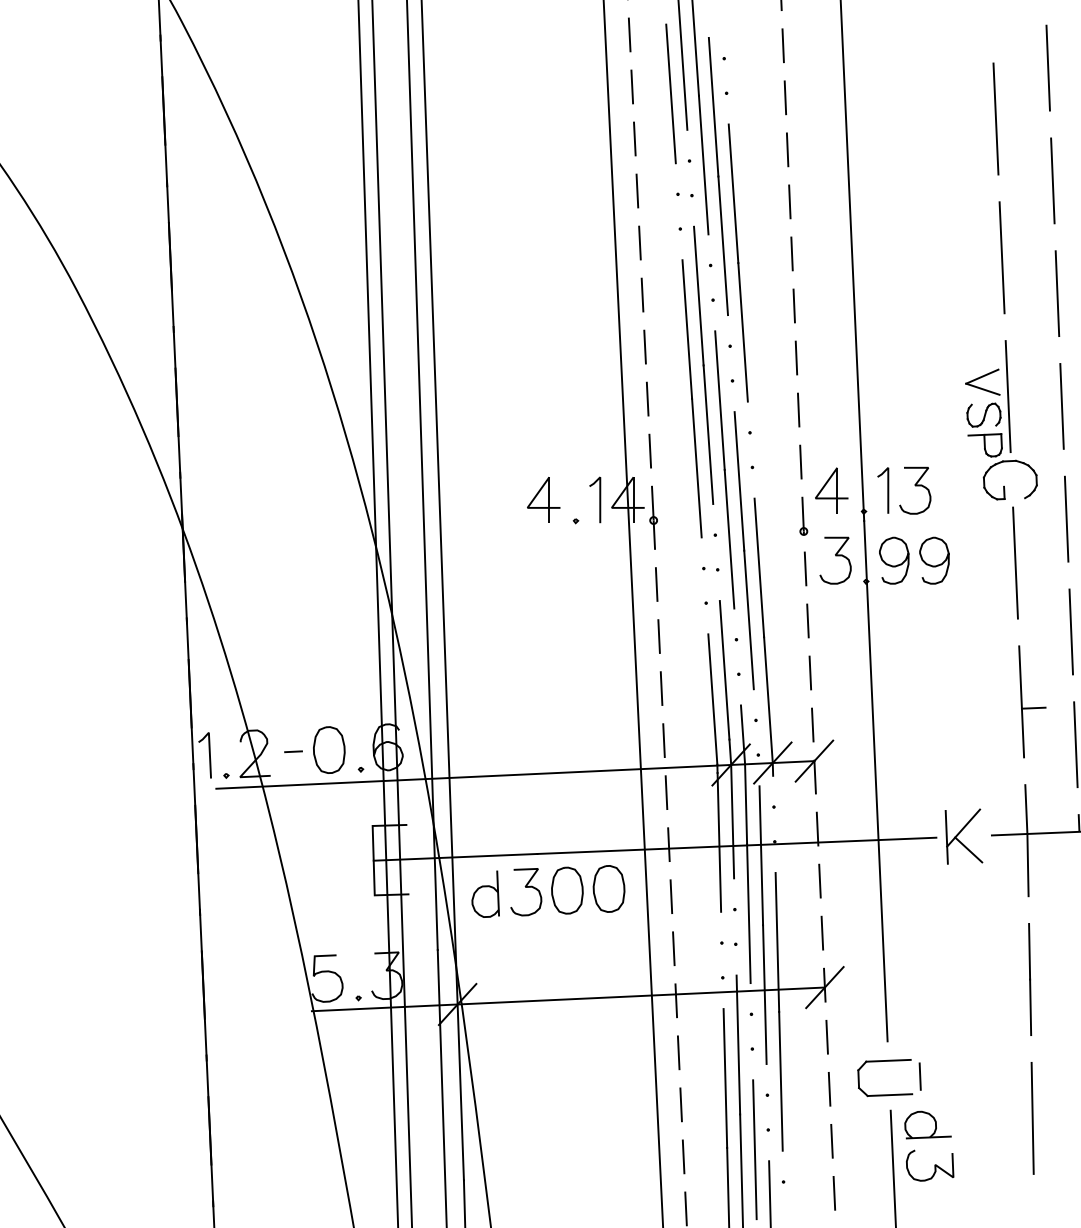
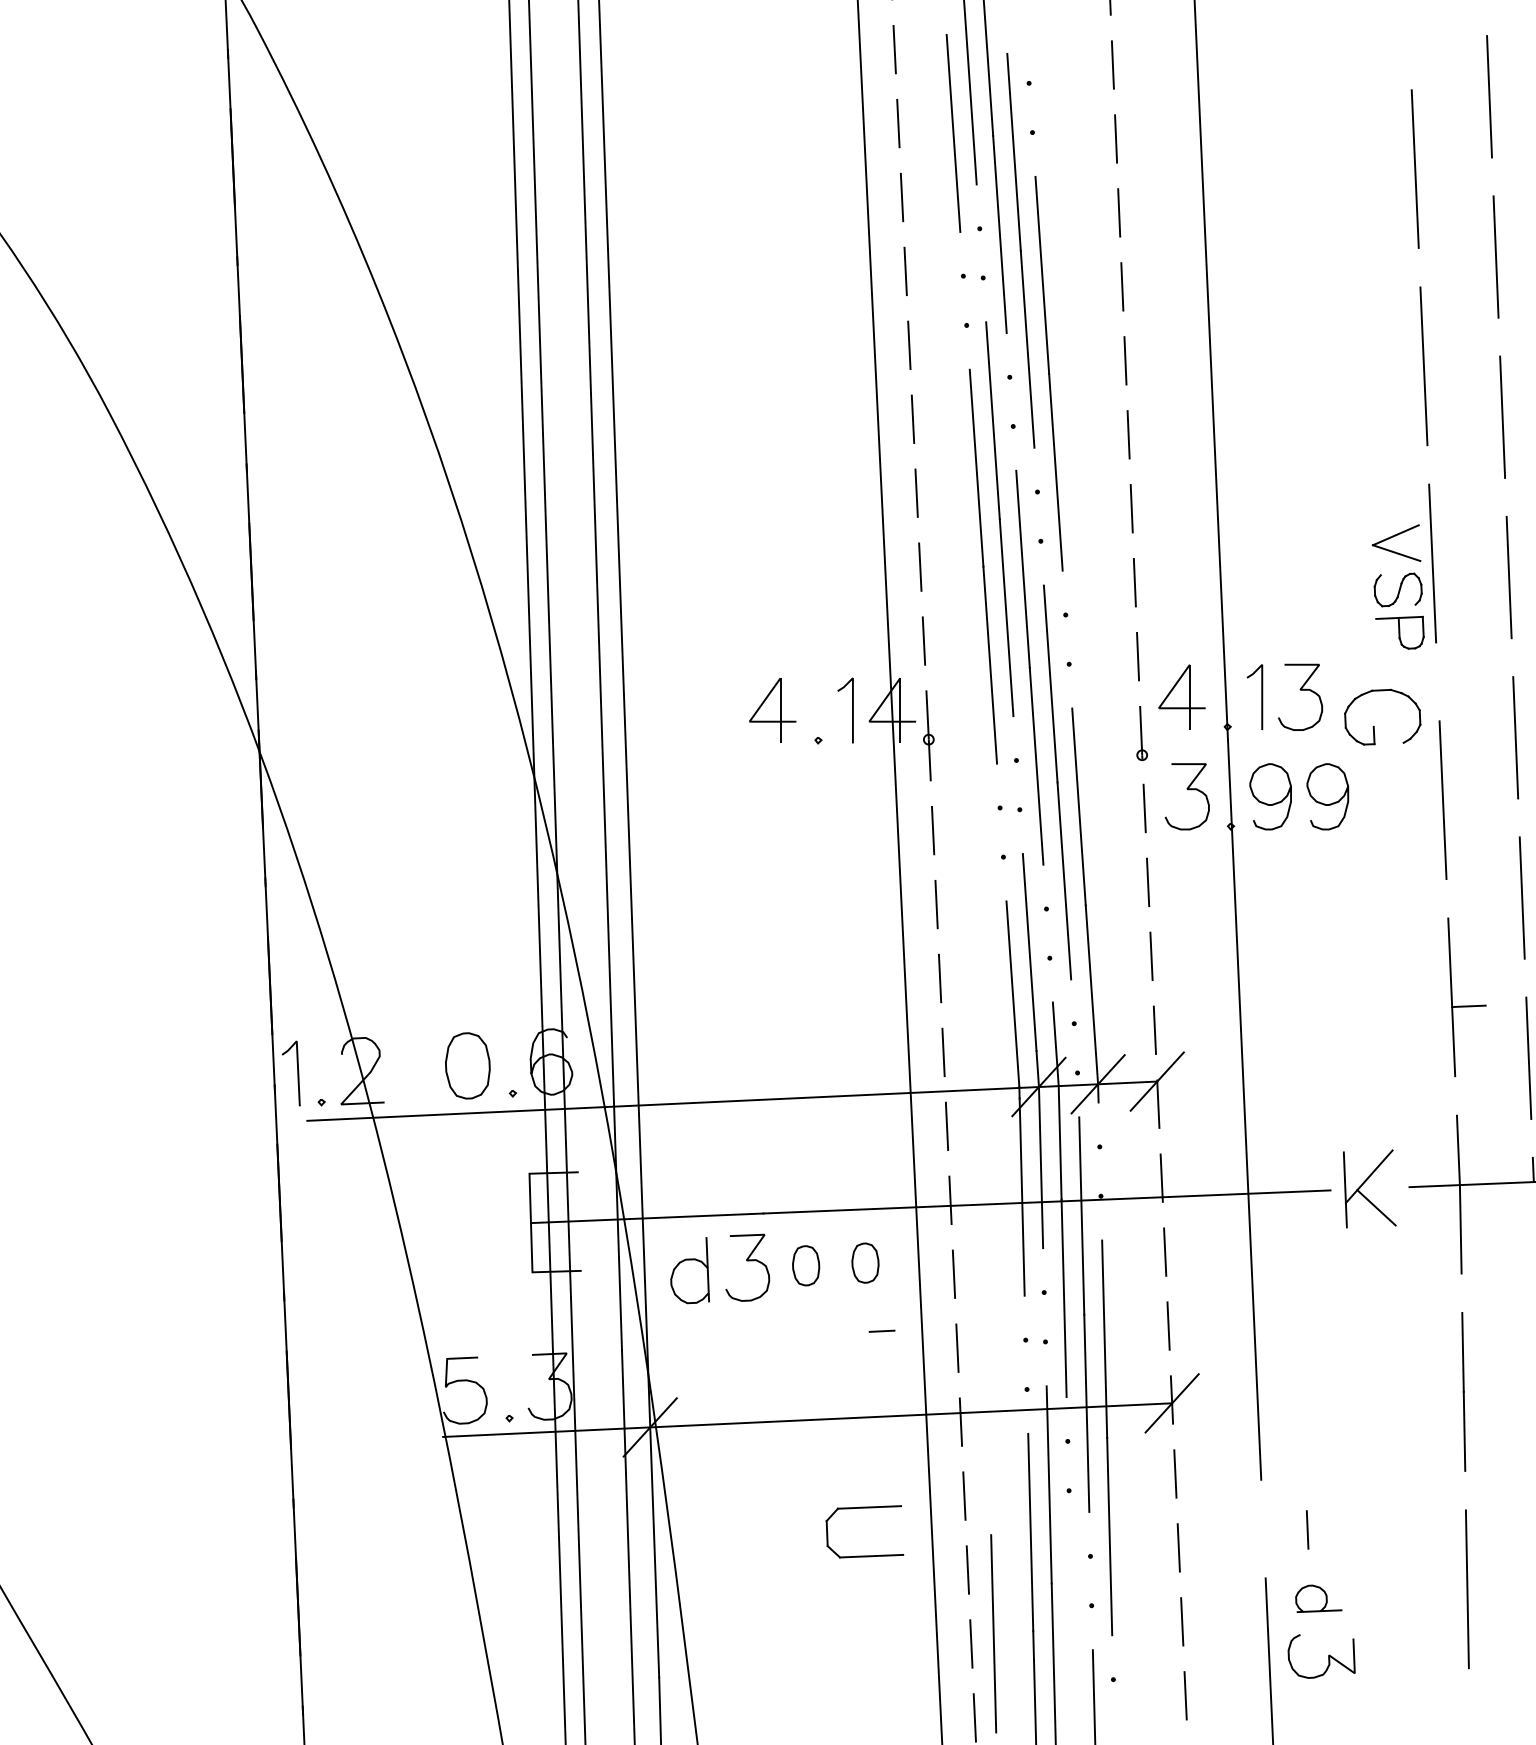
part: (1004, 485) -> (1374, 725), moved
line: (293, 751) -> (881, 1330), moved
part: (609, 888) -> (865, 1262), size x0.6
part: (566, 890) -> (805, 1265), size x0.6
part: (884, 1061) -> (864, 1508), moved
part: (927, 1124) -> (1318, 1598), size x0.7
line: (754, 1149) -> (993, 1633), moved

